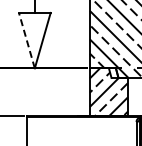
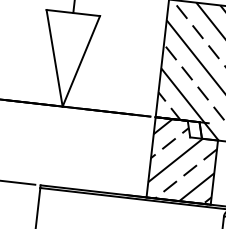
line: (26, 40) -> (53, 57), dashed -> solid

